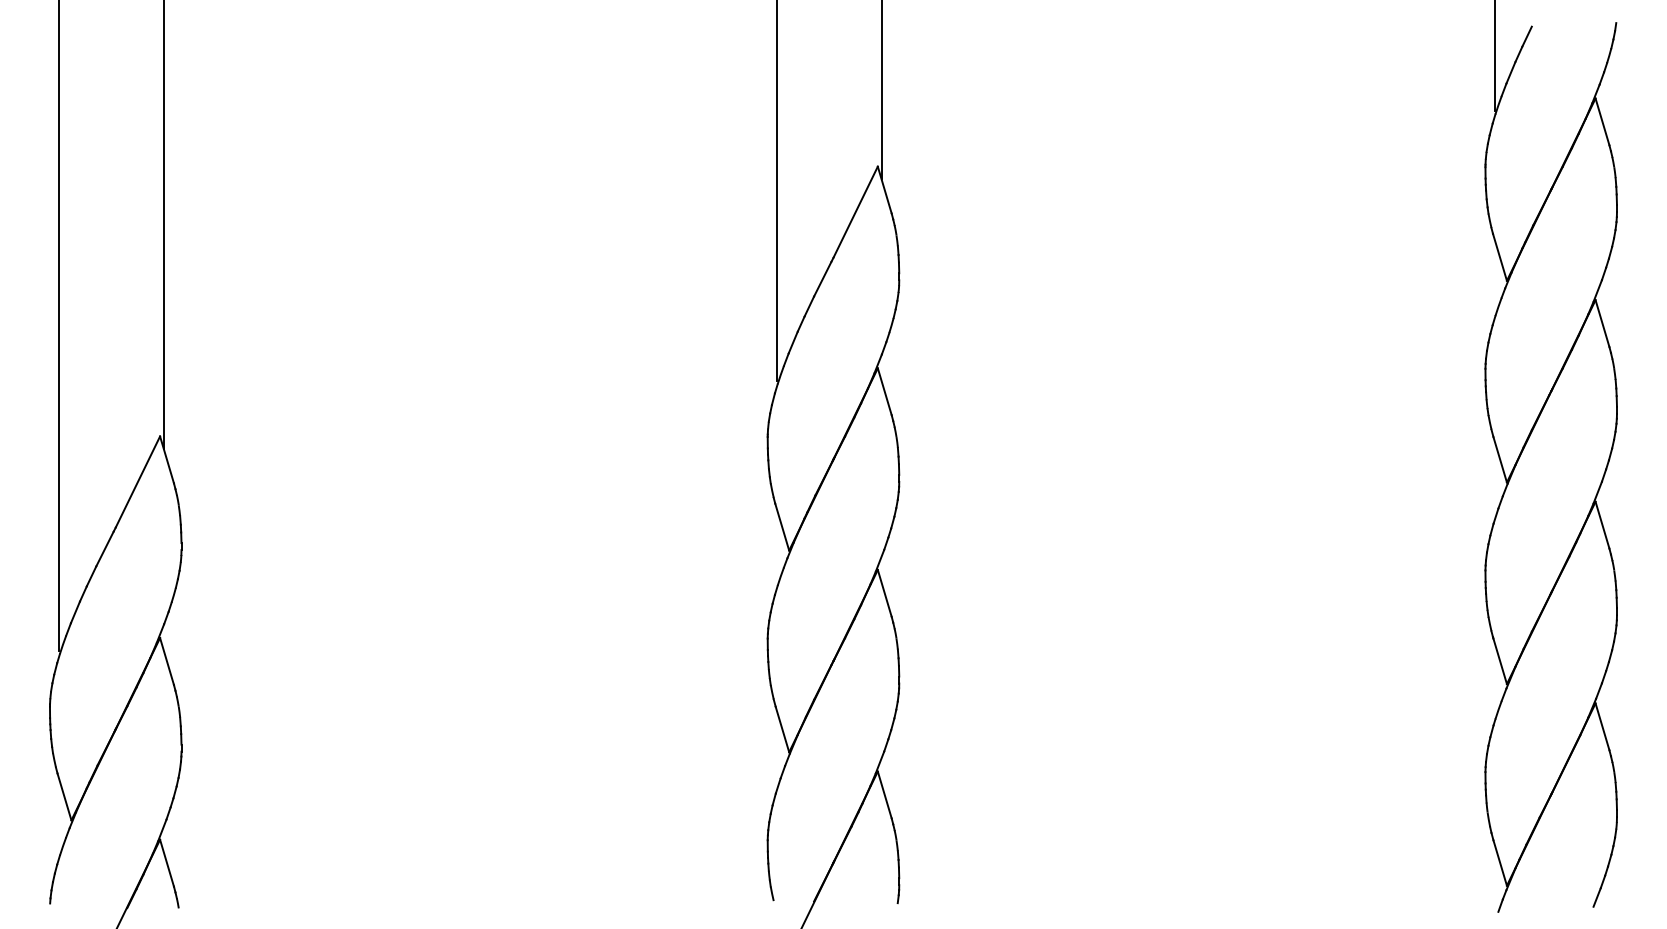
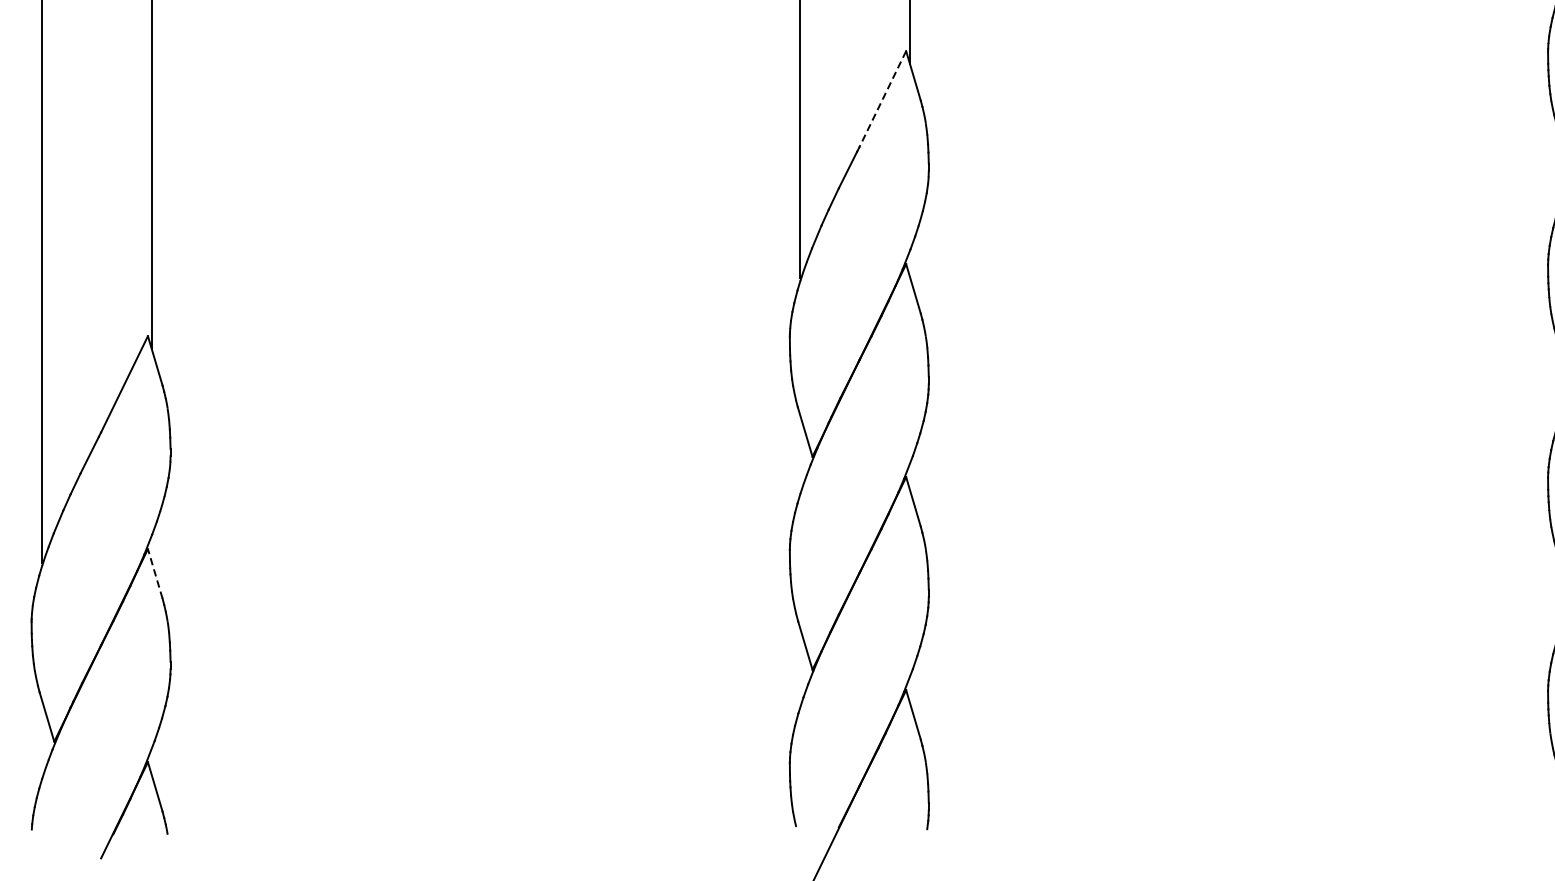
line: (855, 212) -> (882, 99), solid -> dashed
line: (166, 661) -> (154, 573), solid -> dashed

